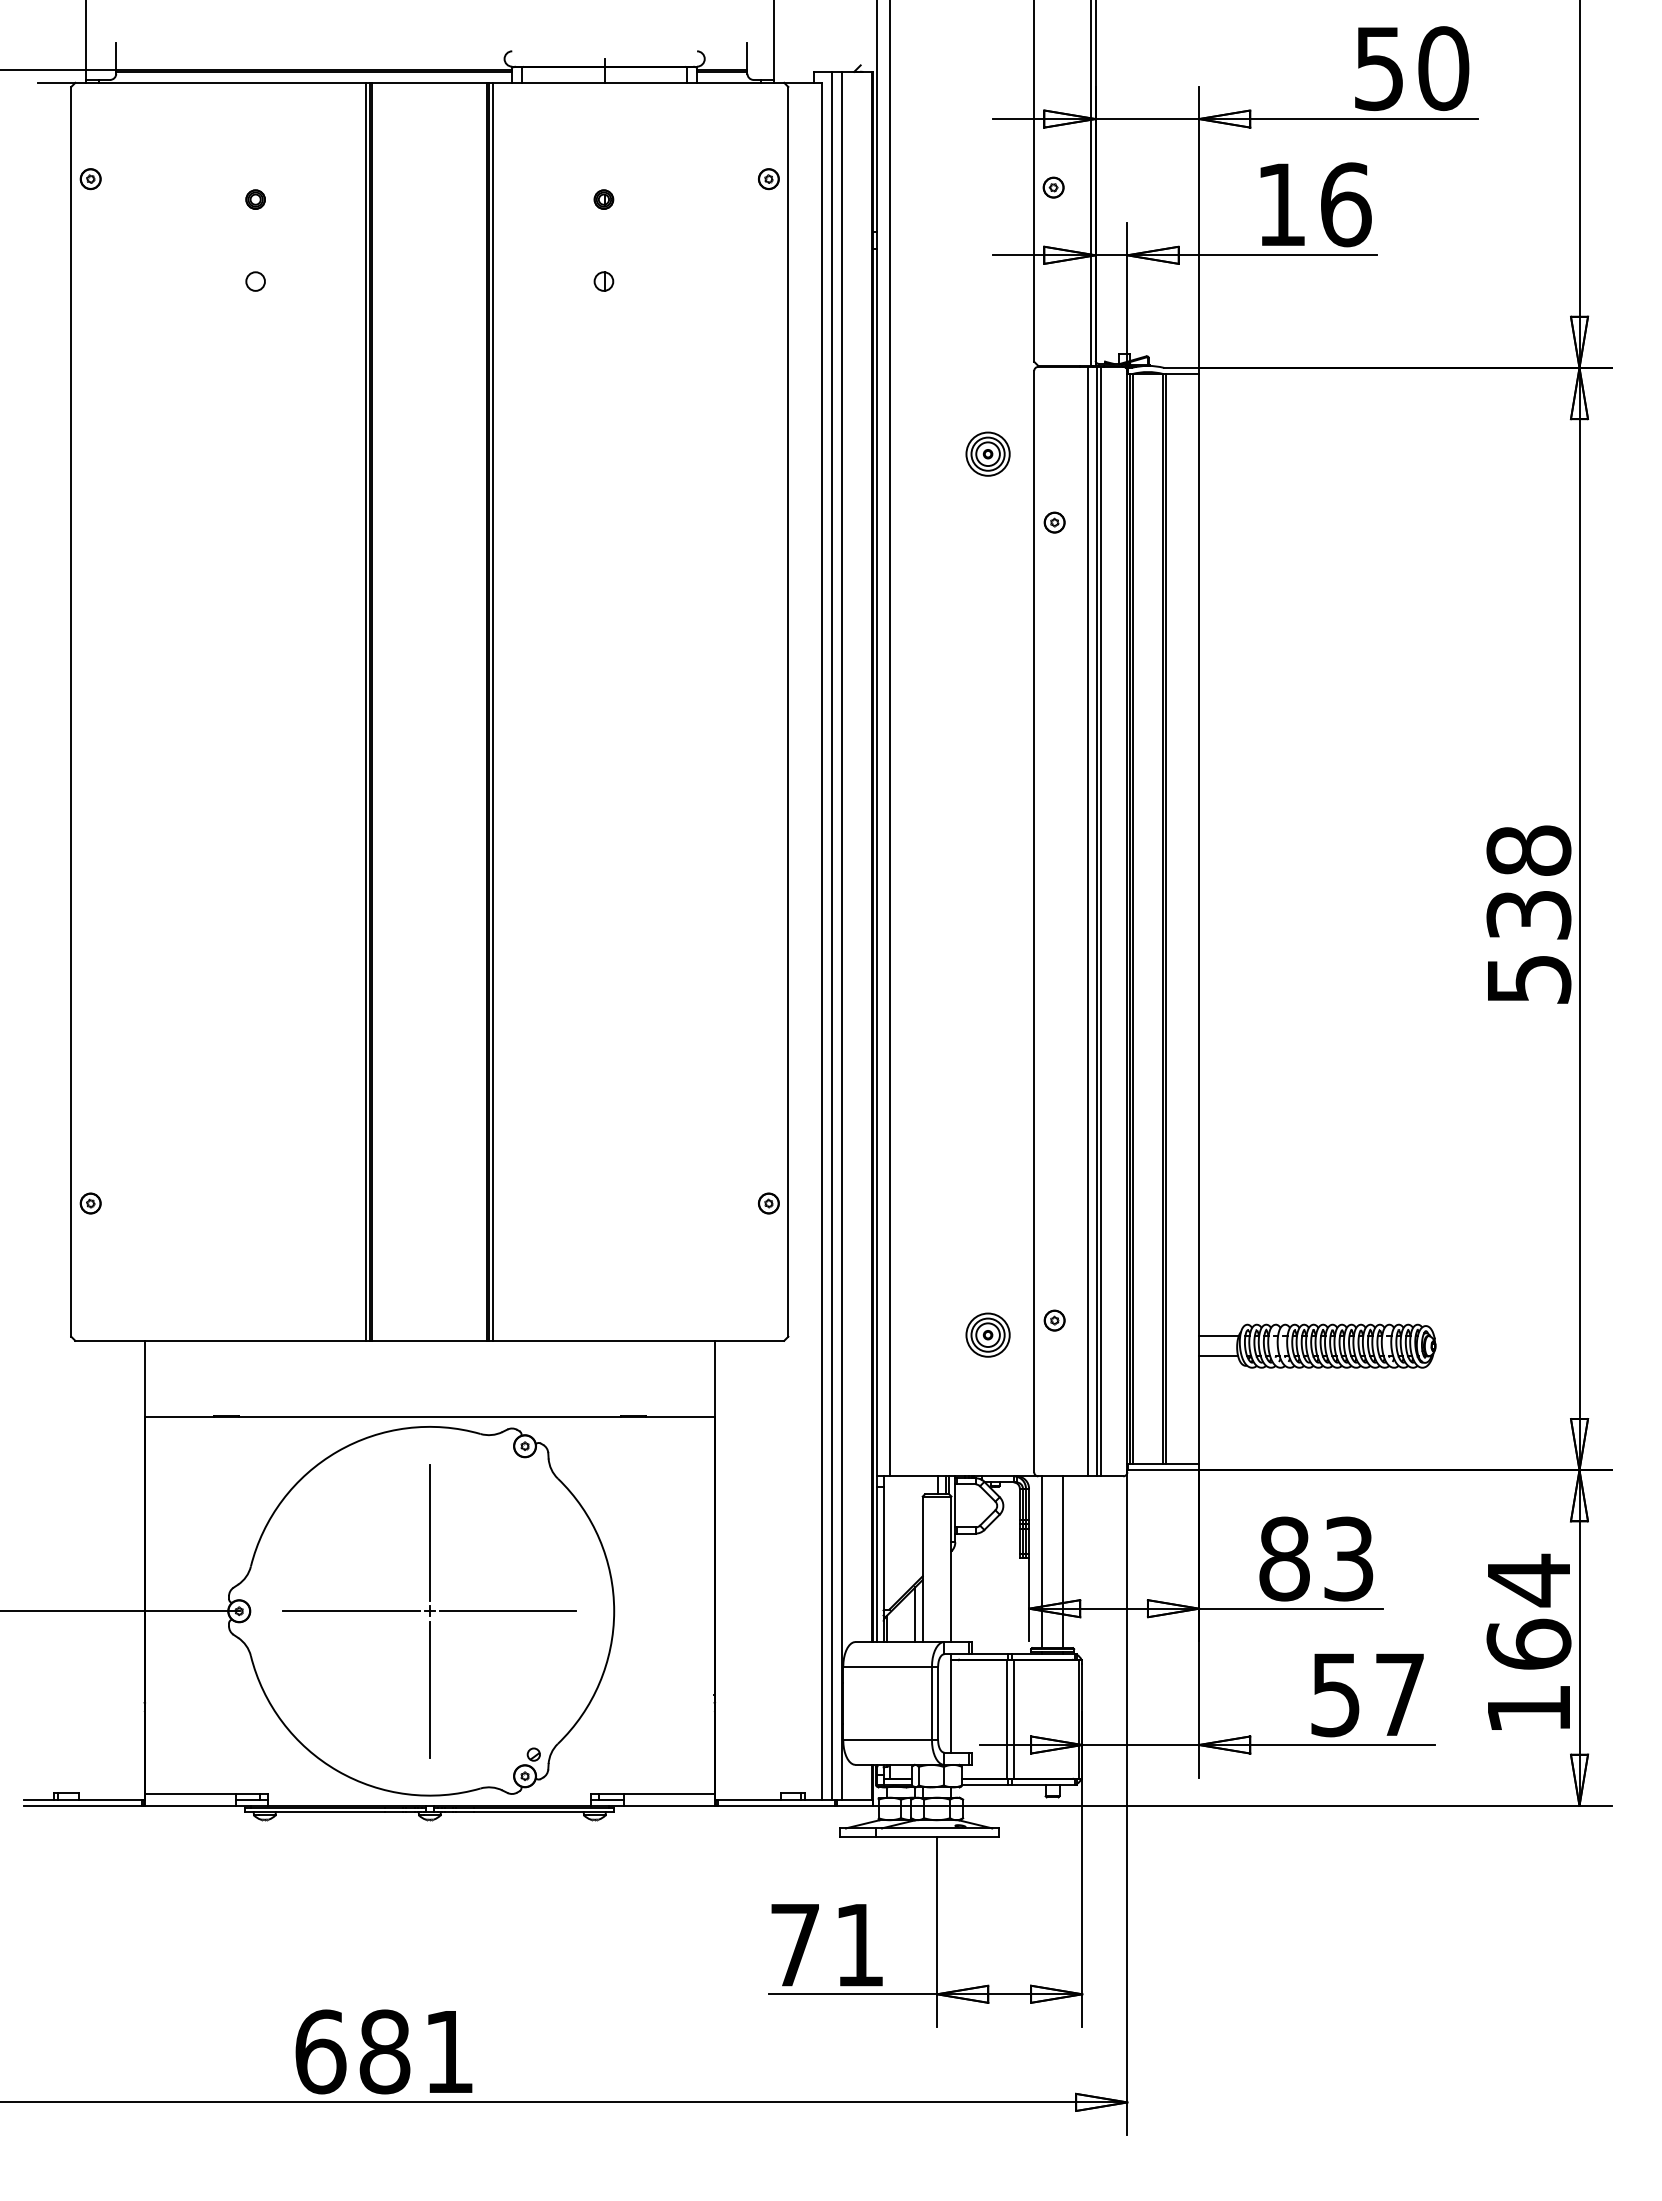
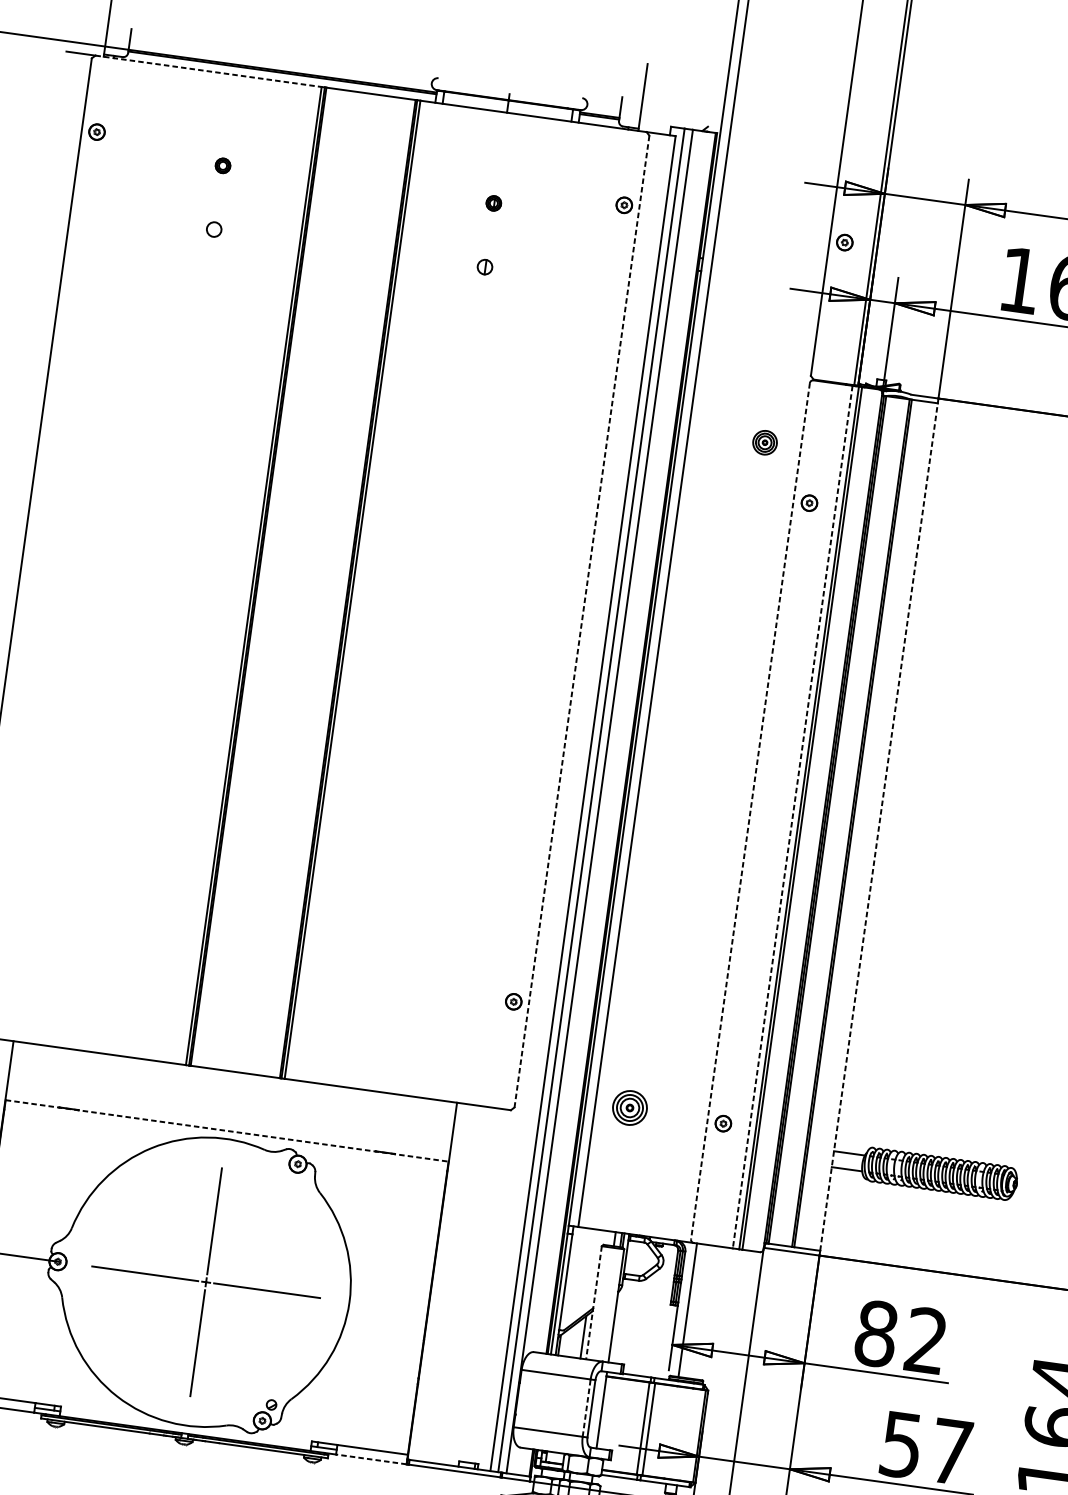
line: (221, 82) -> (209, 71), solid -> dashed
part: (987, 453) -> (764, 442), size x0.7
line: (788, 711) -> (582, 621), solid -> dashed
line: (1199, 919) -> (879, 827), solid -> dashed
line: (1034, 921) -> (750, 811), solid -> dashed
line: (1088, 921) -> (792, 817), solid -> dashed
part: (987, 1334) -> (629, 1107), moved
line: (429, 1416) -> (226, 1130), solid -> dashed
text: (1348, 1558) -> (926, 1340), 83 -> 82
line: (1062, 1562) -> (703, 1312), removed
line: (922, 1569) -> (593, 1302), solid -> dashed
line: (931, 1703) -> (586, 1408), solid -> dashed
line: (668, 1805) -> (370, 1459), solid -> dashed

